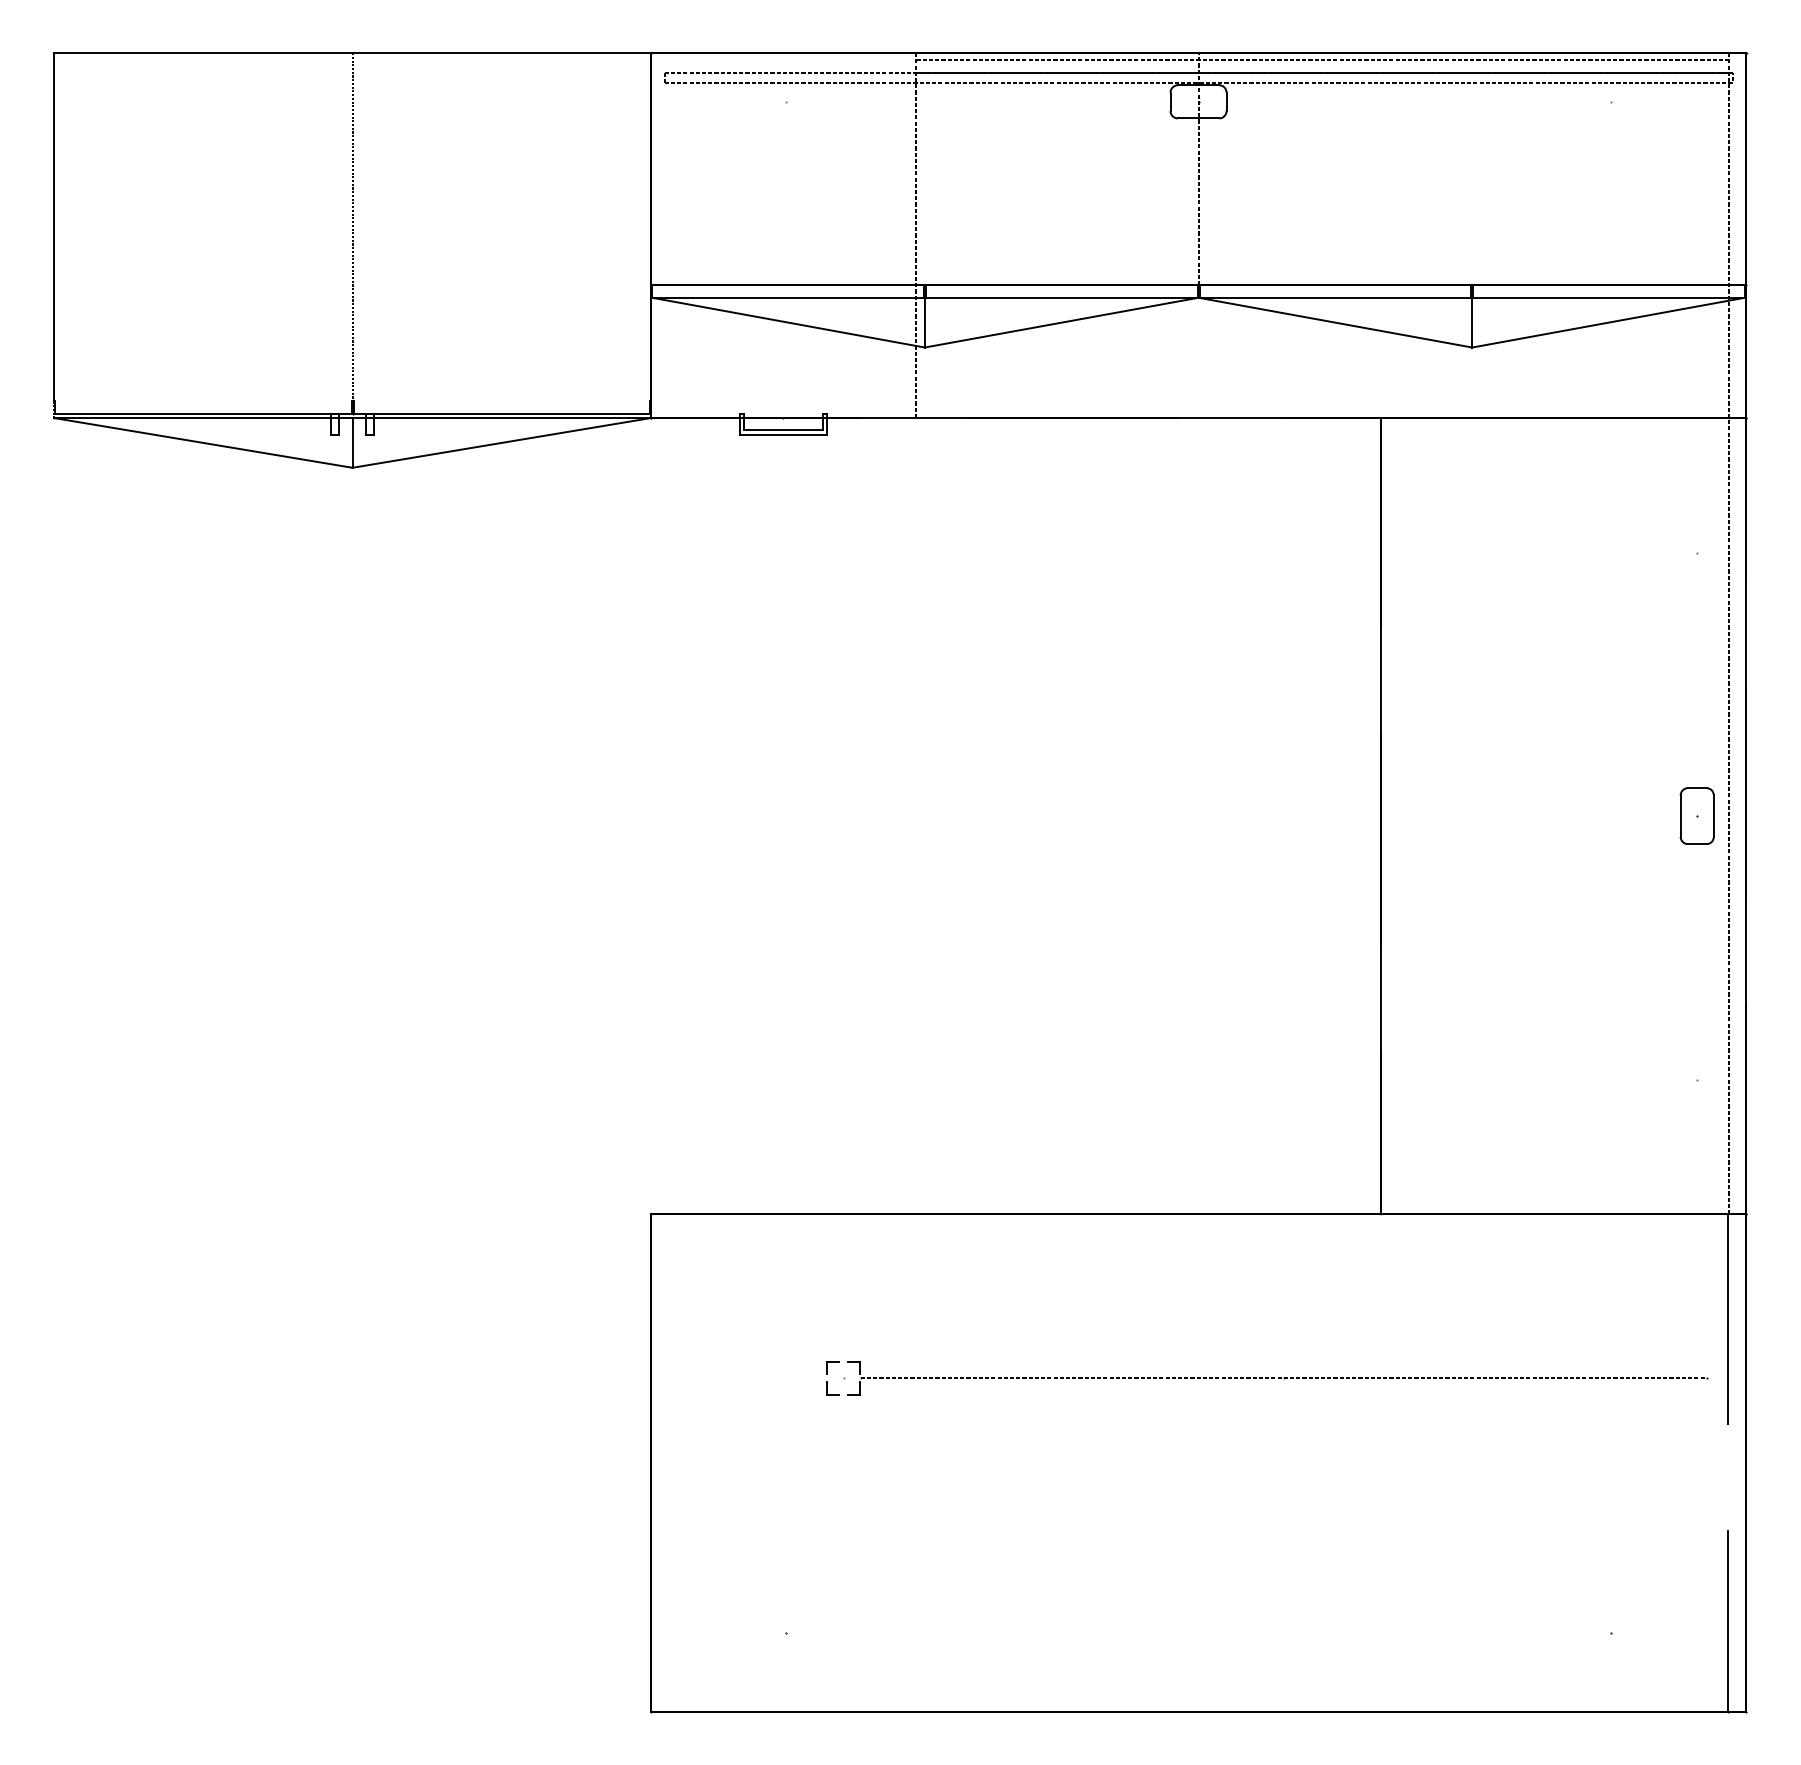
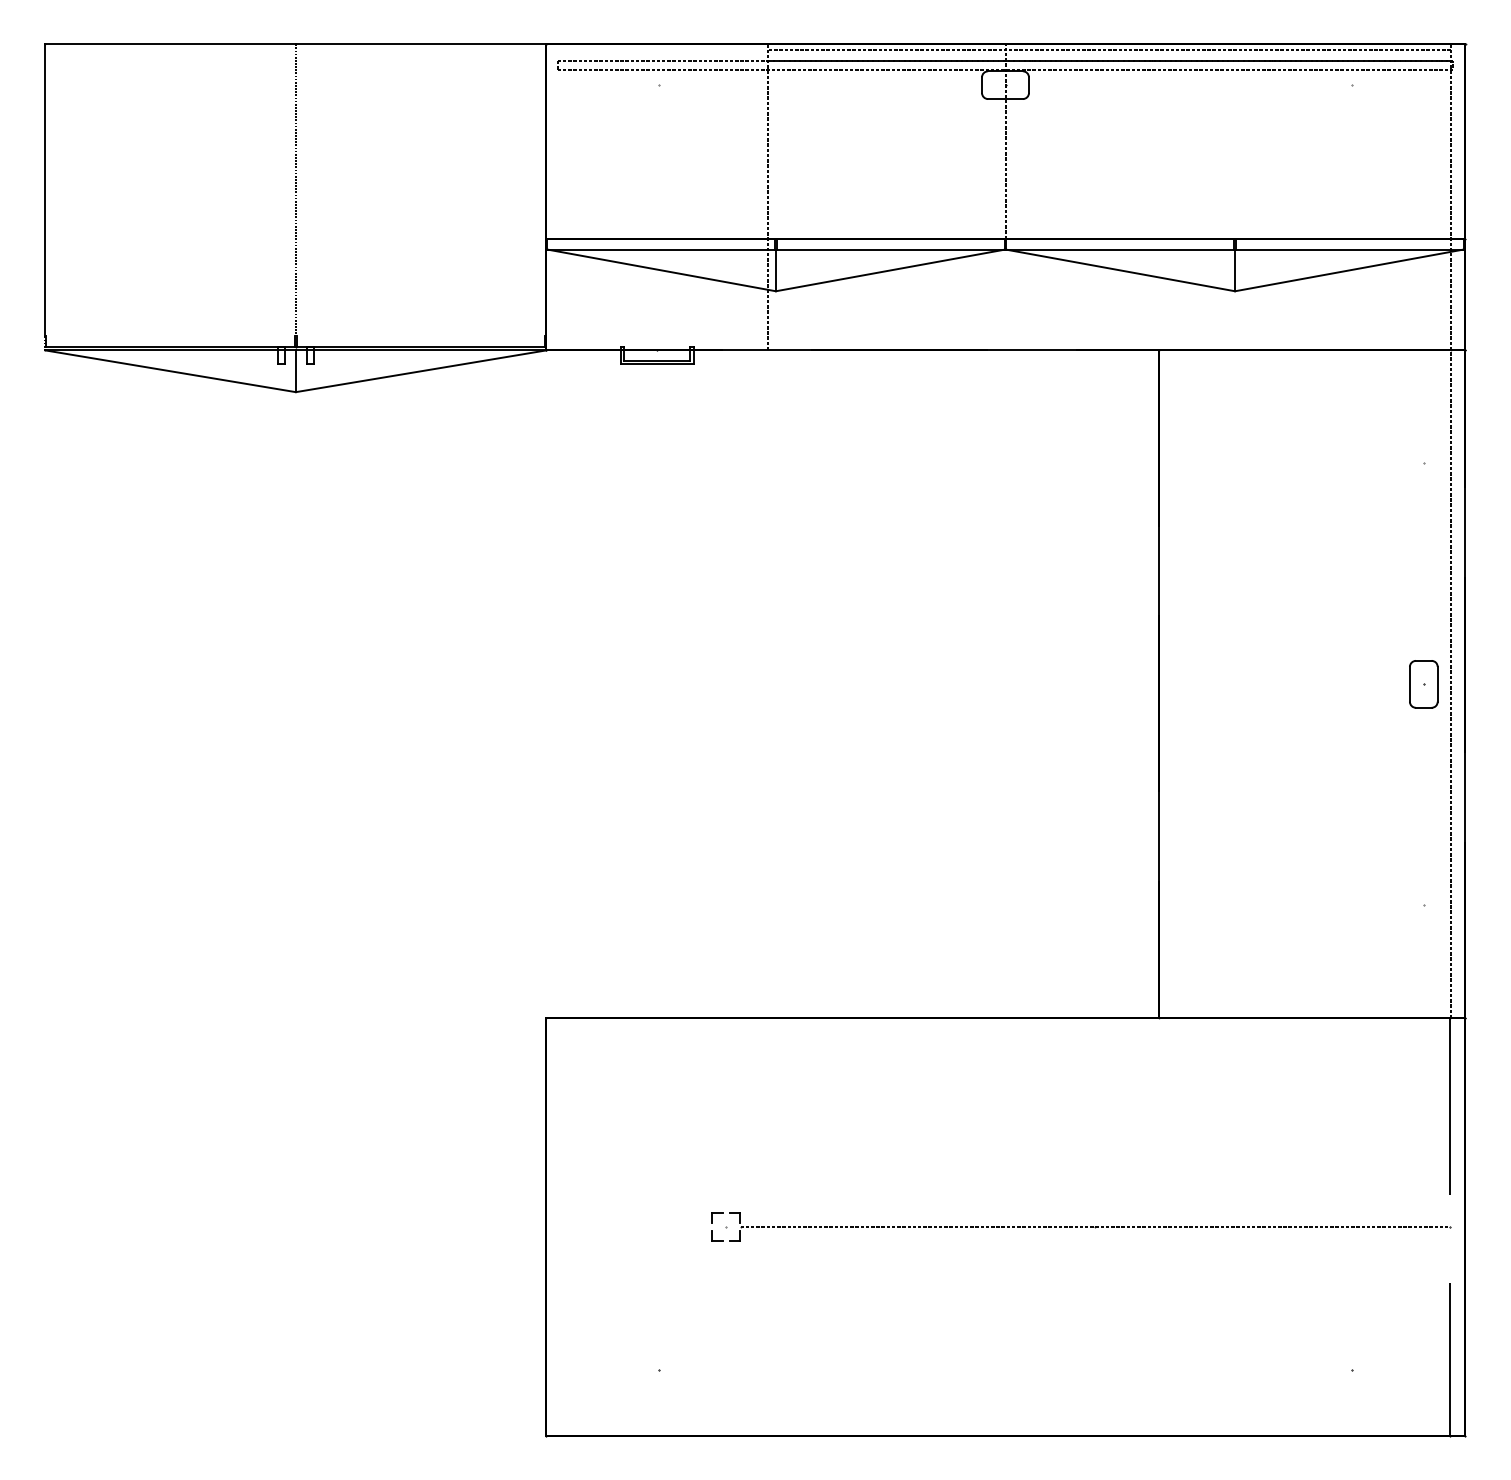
part: (1267, 1378) -> (1081, 1227), moved

